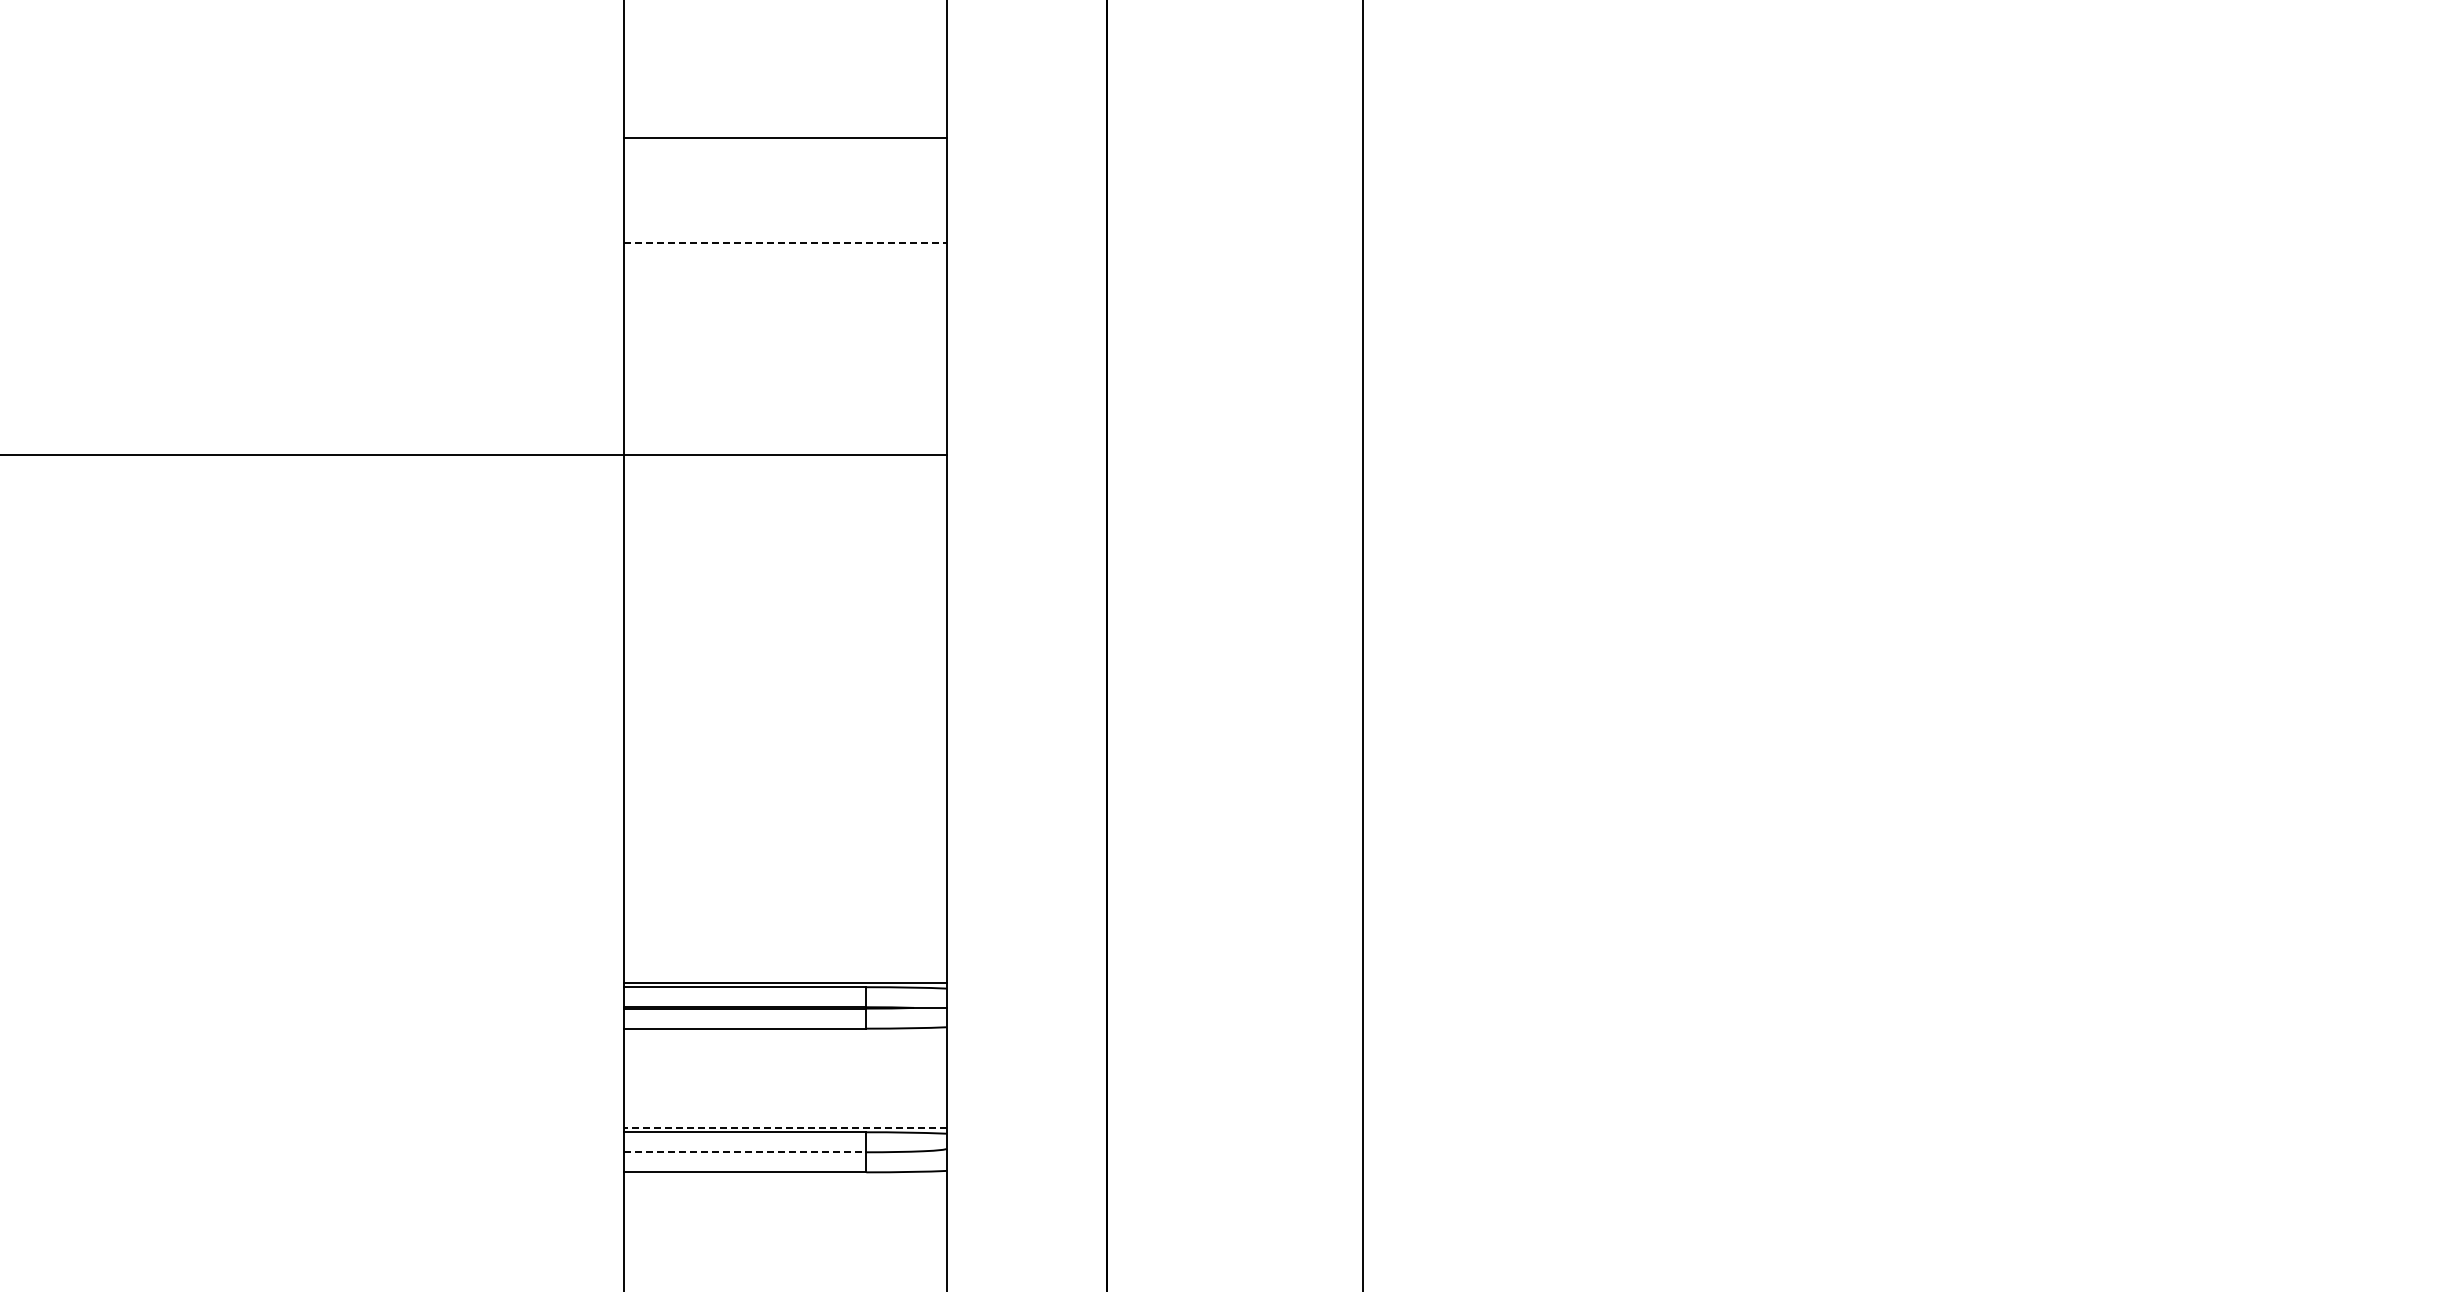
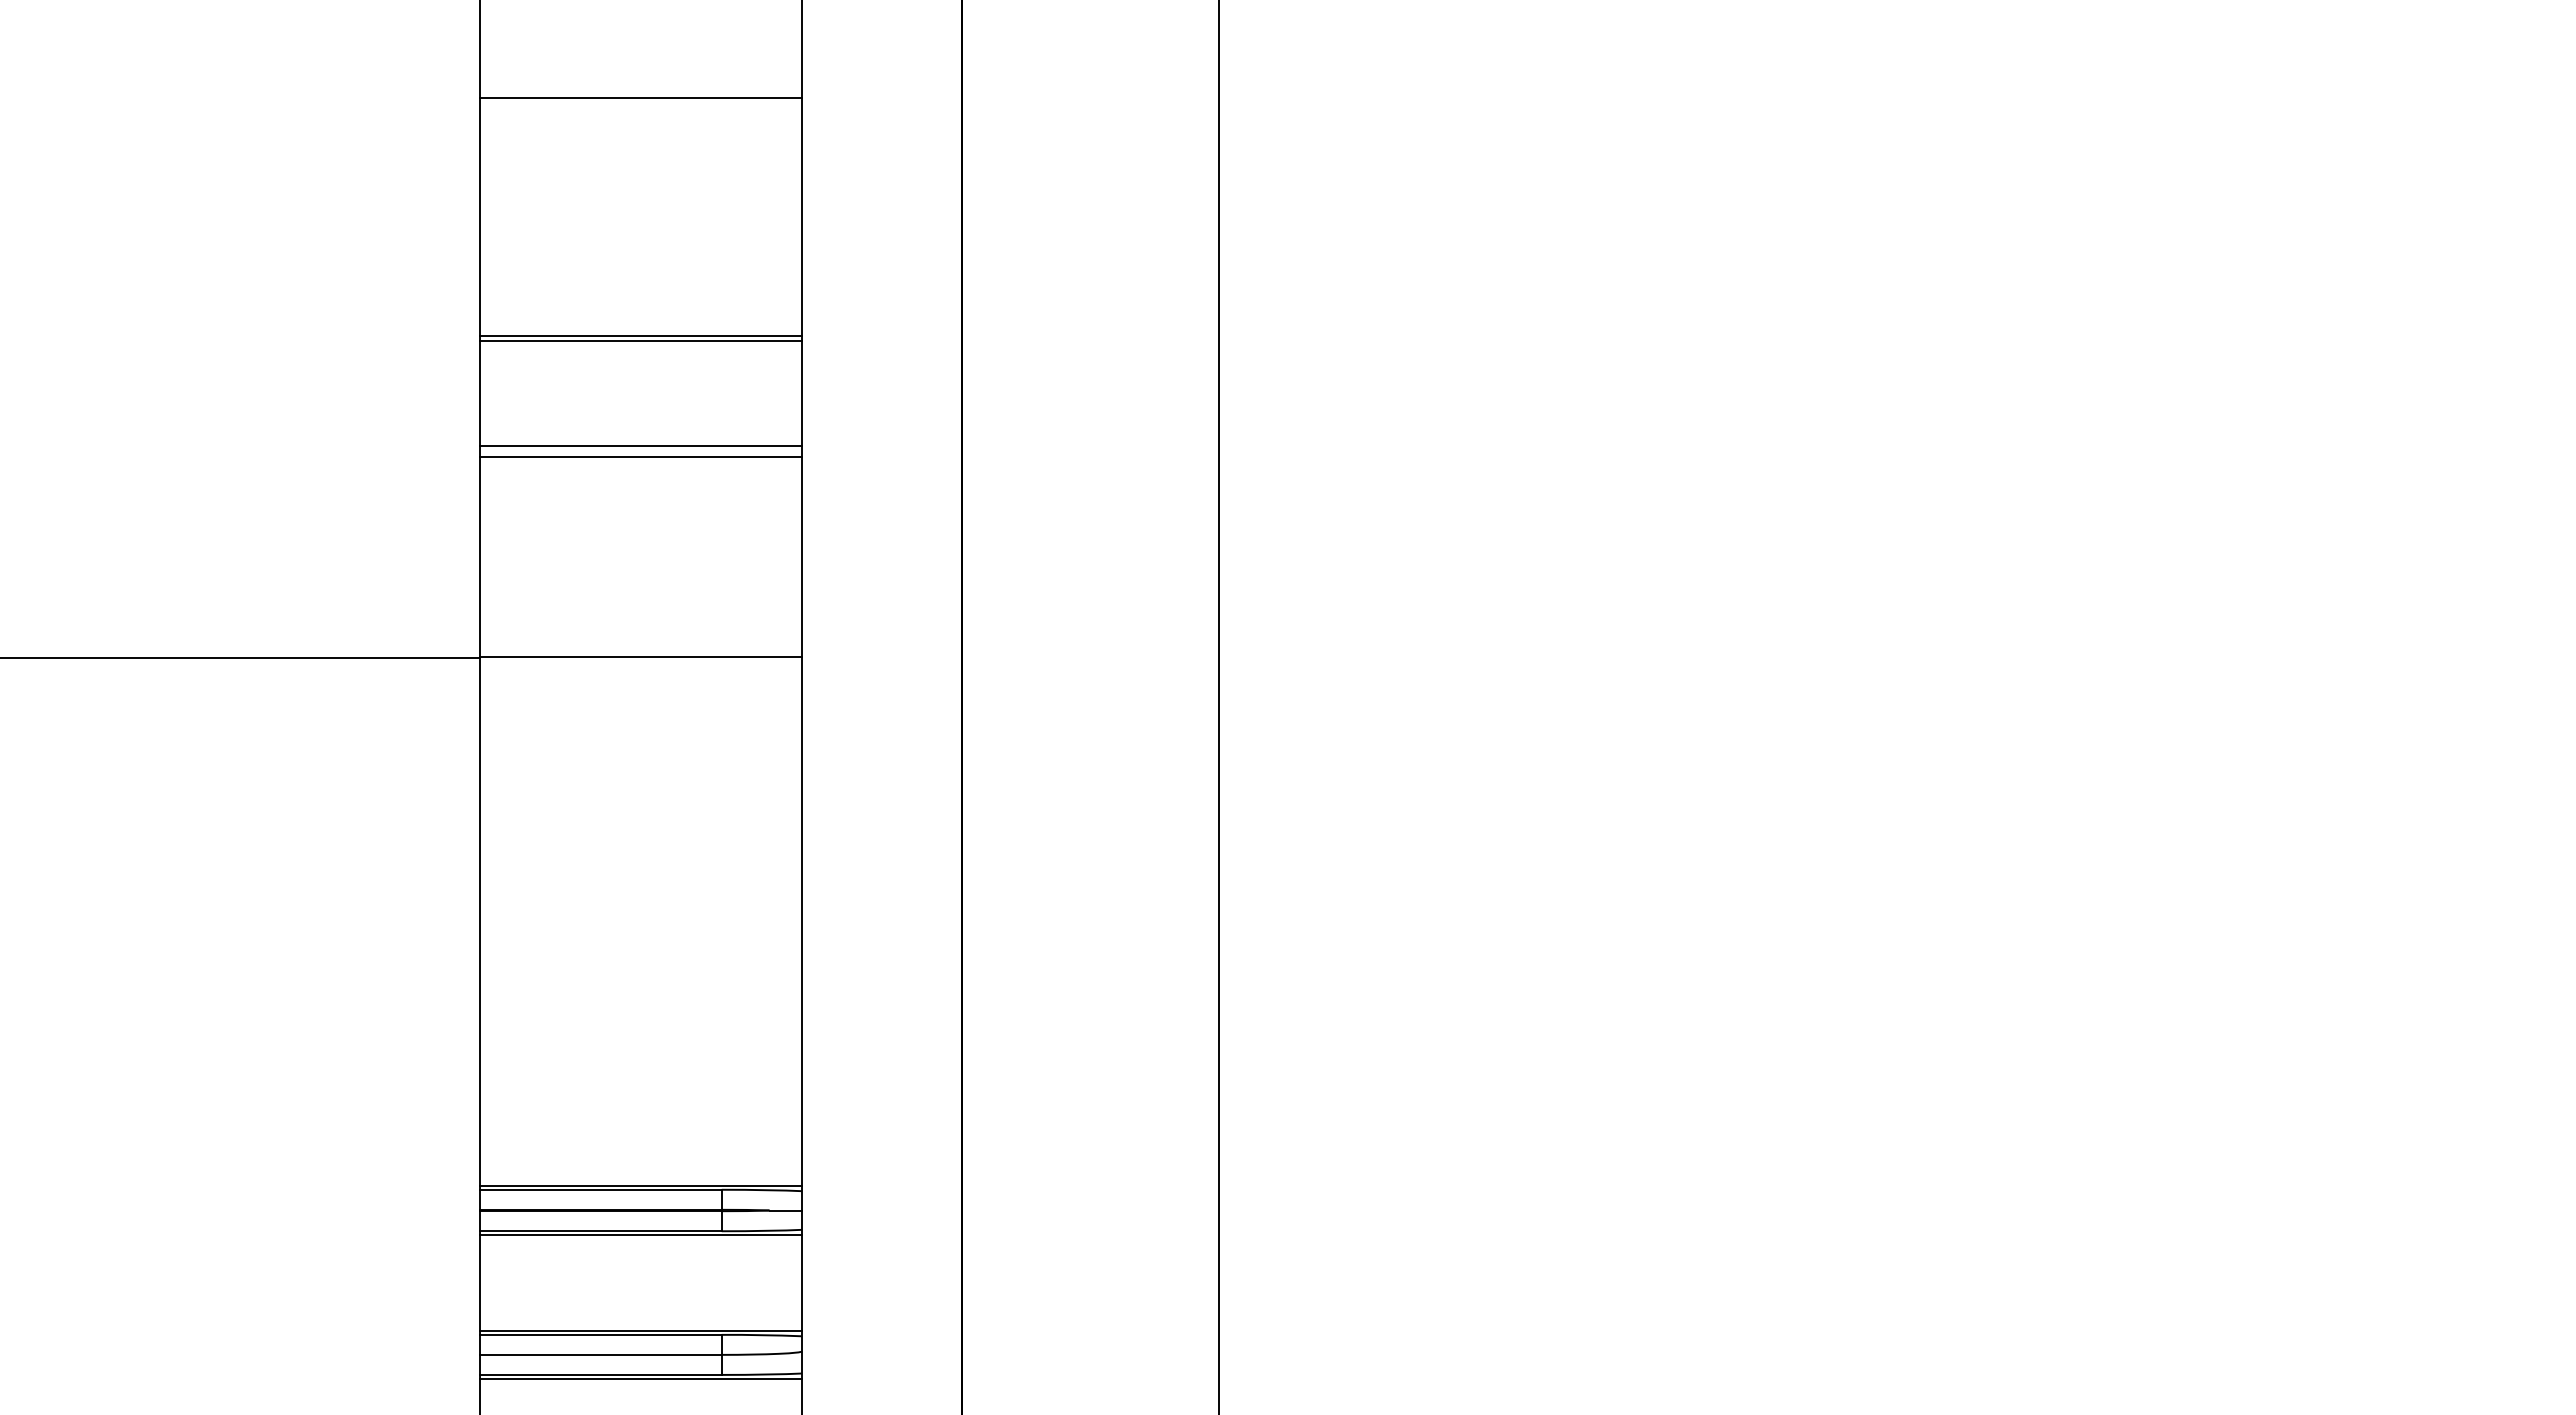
line: (785, 133) -> (640, 336), added
line: (786, 242) -> (641, 445), dashed -> solid
line: (785, 253) -> (640, 456), added
line: (785, 1031) -> (640, 1234), added
line: (785, 1127) -> (640, 1330), dashed -> solid
line: (746, 1151) -> (601, 1354), dashed -> solid
line: (785, 1175) -> (640, 1378), added

